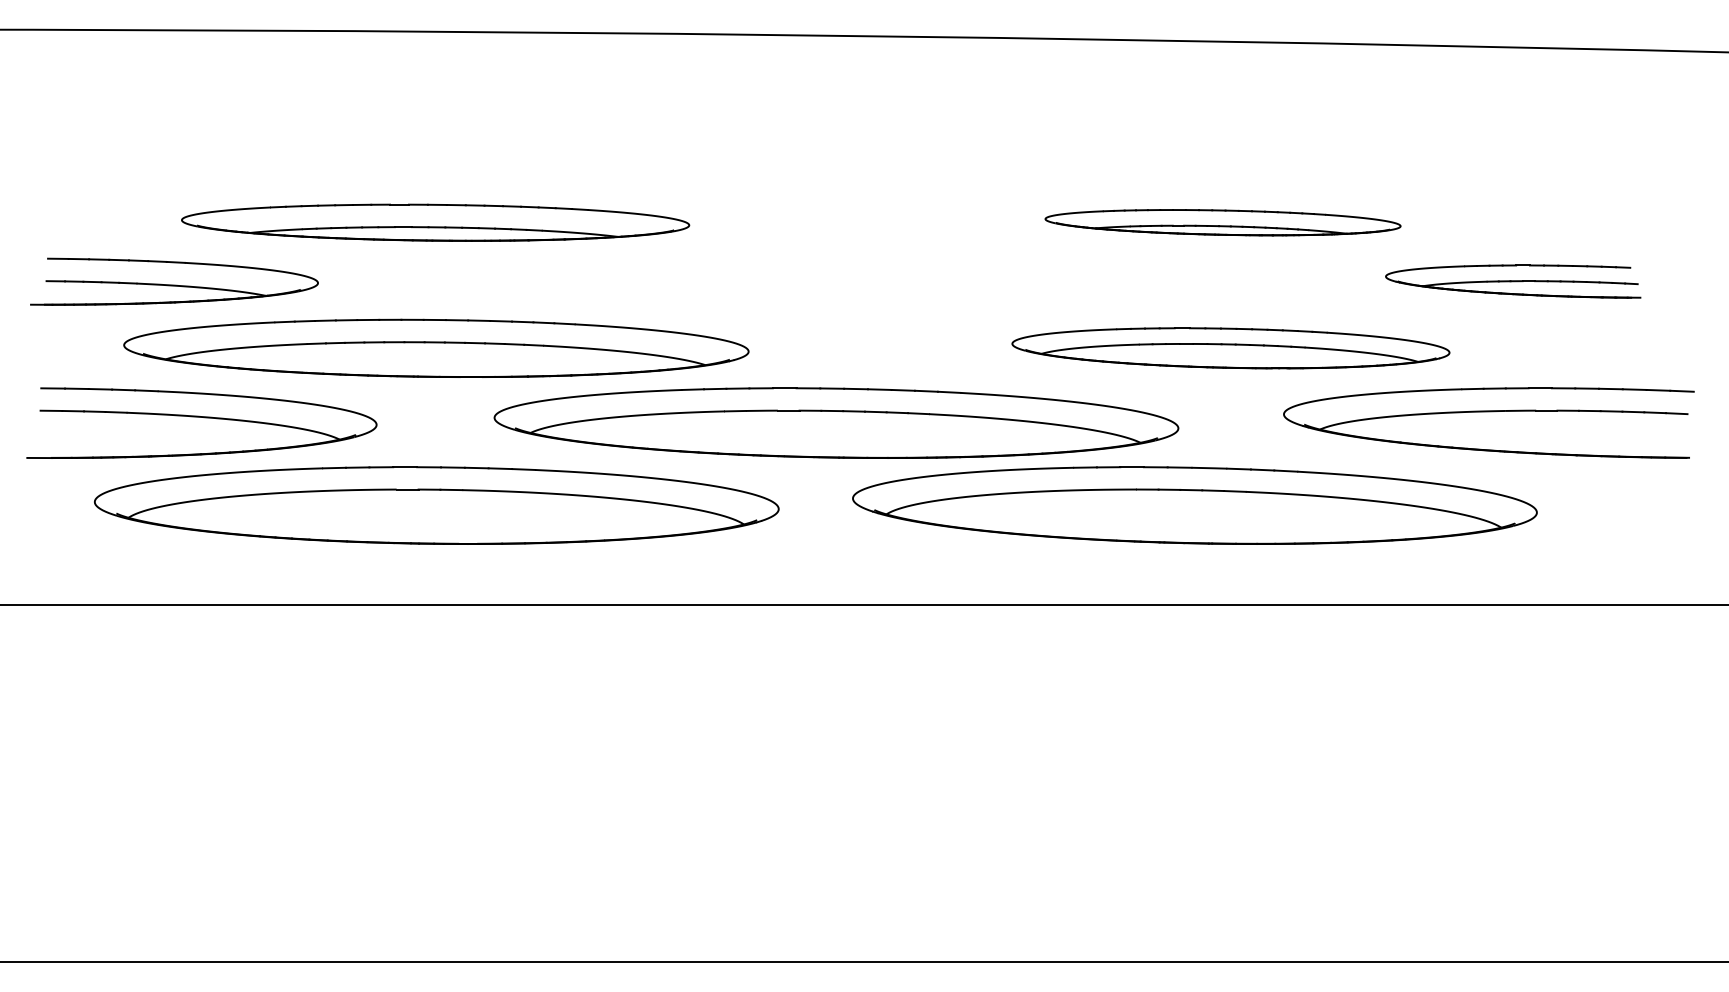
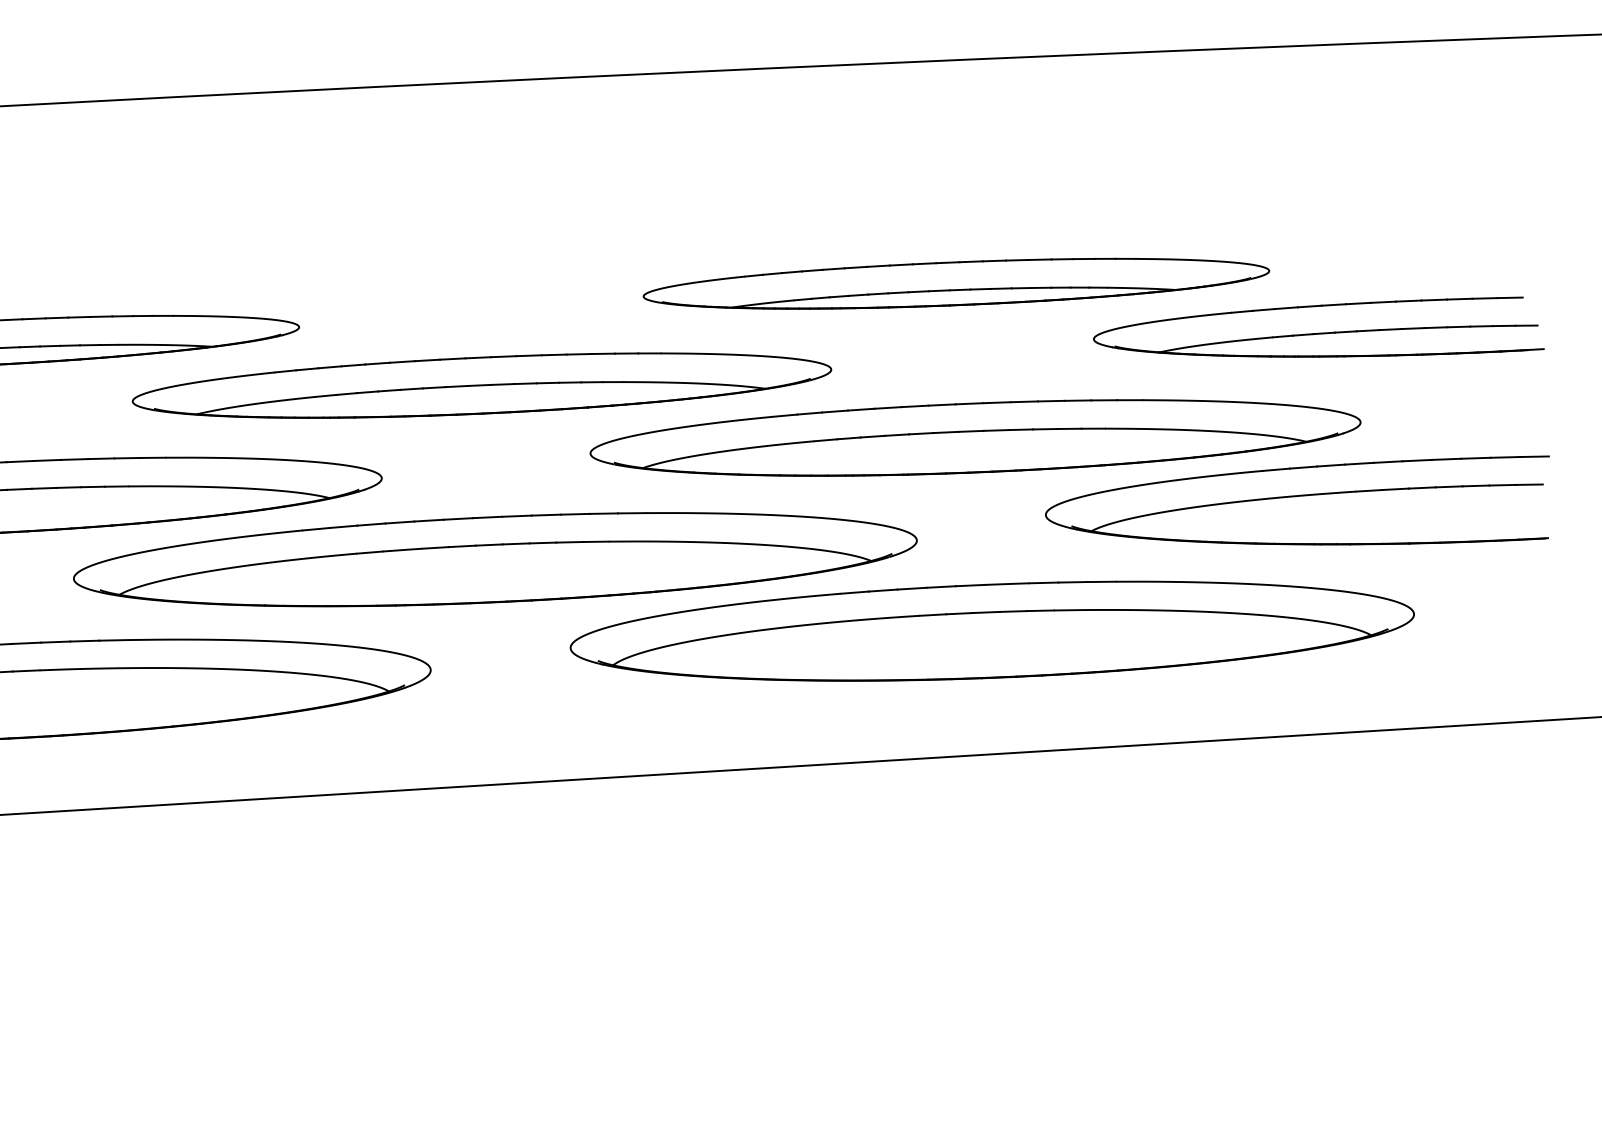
part: (1222, 222) -> (955, 283), size x1.43
part: (834, 281) -> (482, 385), added
part: (1512, 281) -> (1317, 334), size x1.43
part: (1230, 347) -> (974, 436), size x1.43
part: (1194, 505) -> (991, 631), moved

